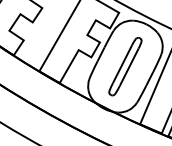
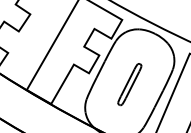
part: (125, 66) -> (129, 84), size x0.6

